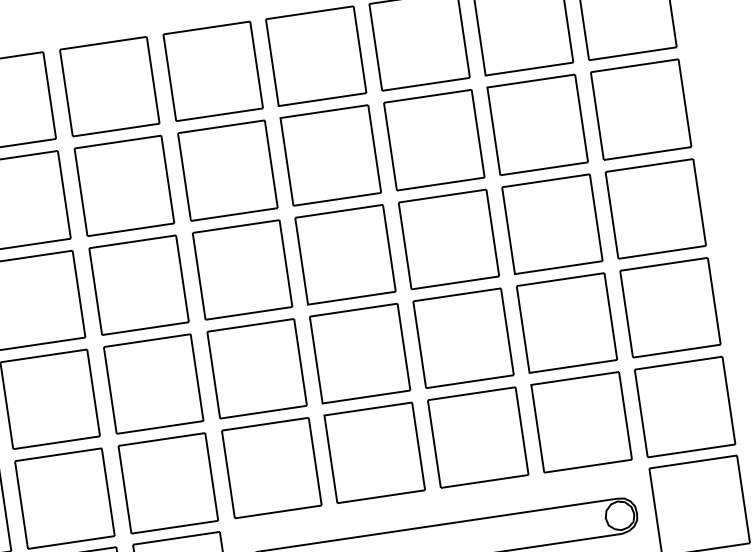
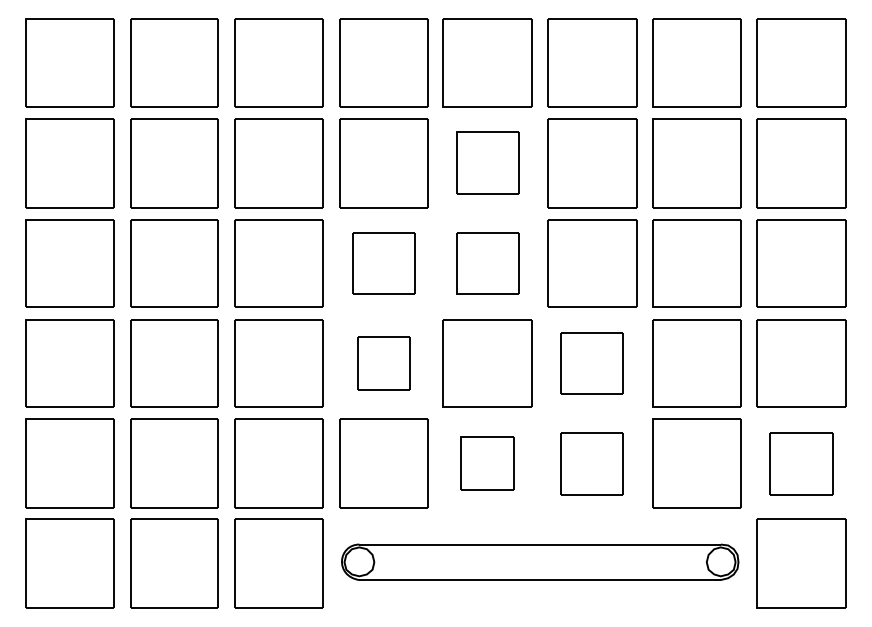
part: (330, 155) -> (487, 163), size x0.7
part: (345, 254) -> (487, 263), size x0.7
part: (242, 269) -> (383, 263), size x0.7
part: (463, 338) -> (592, 363), size x0.7
part: (256, 368) -> (383, 363), size x0.6
part: (685, 406) -> (801, 463), size x0.7
part: (478, 437) -> (592, 463), size x0.7
part: (374, 452) -> (487, 463), size x0.6

